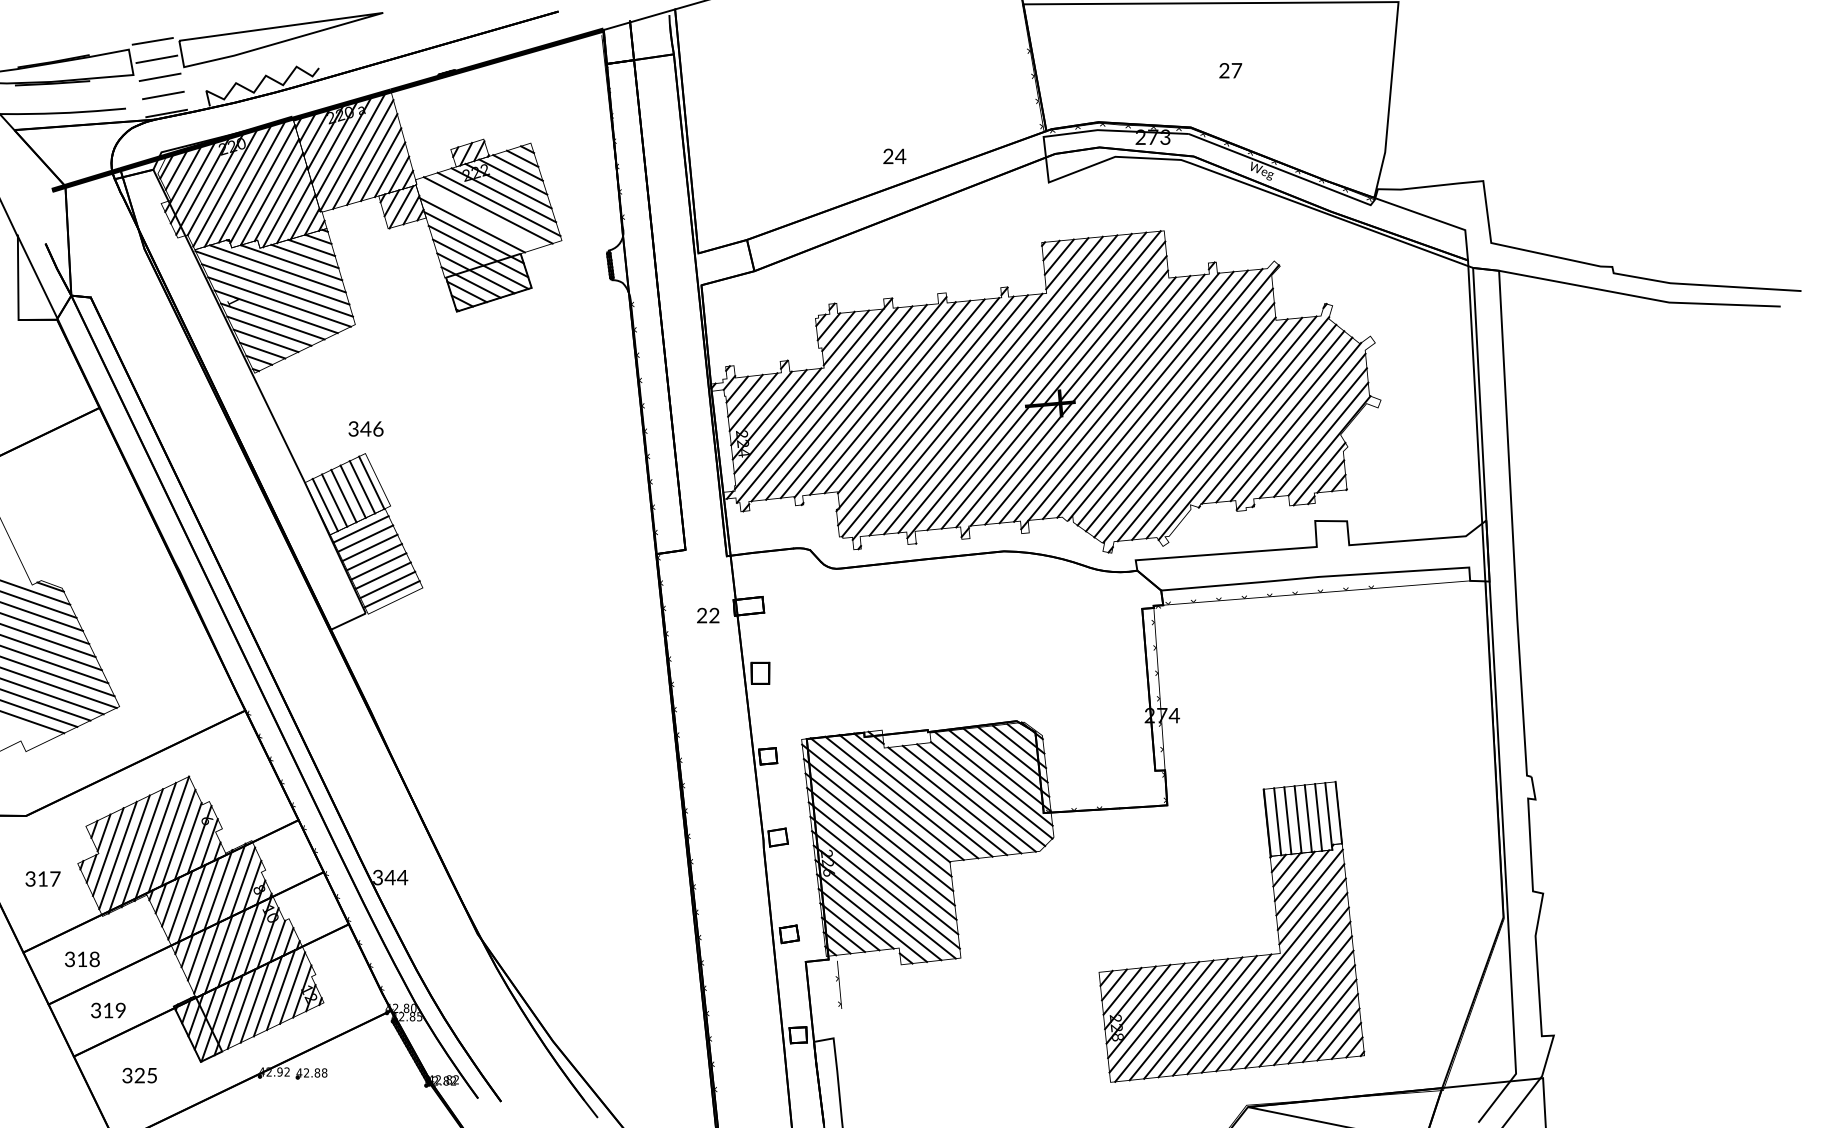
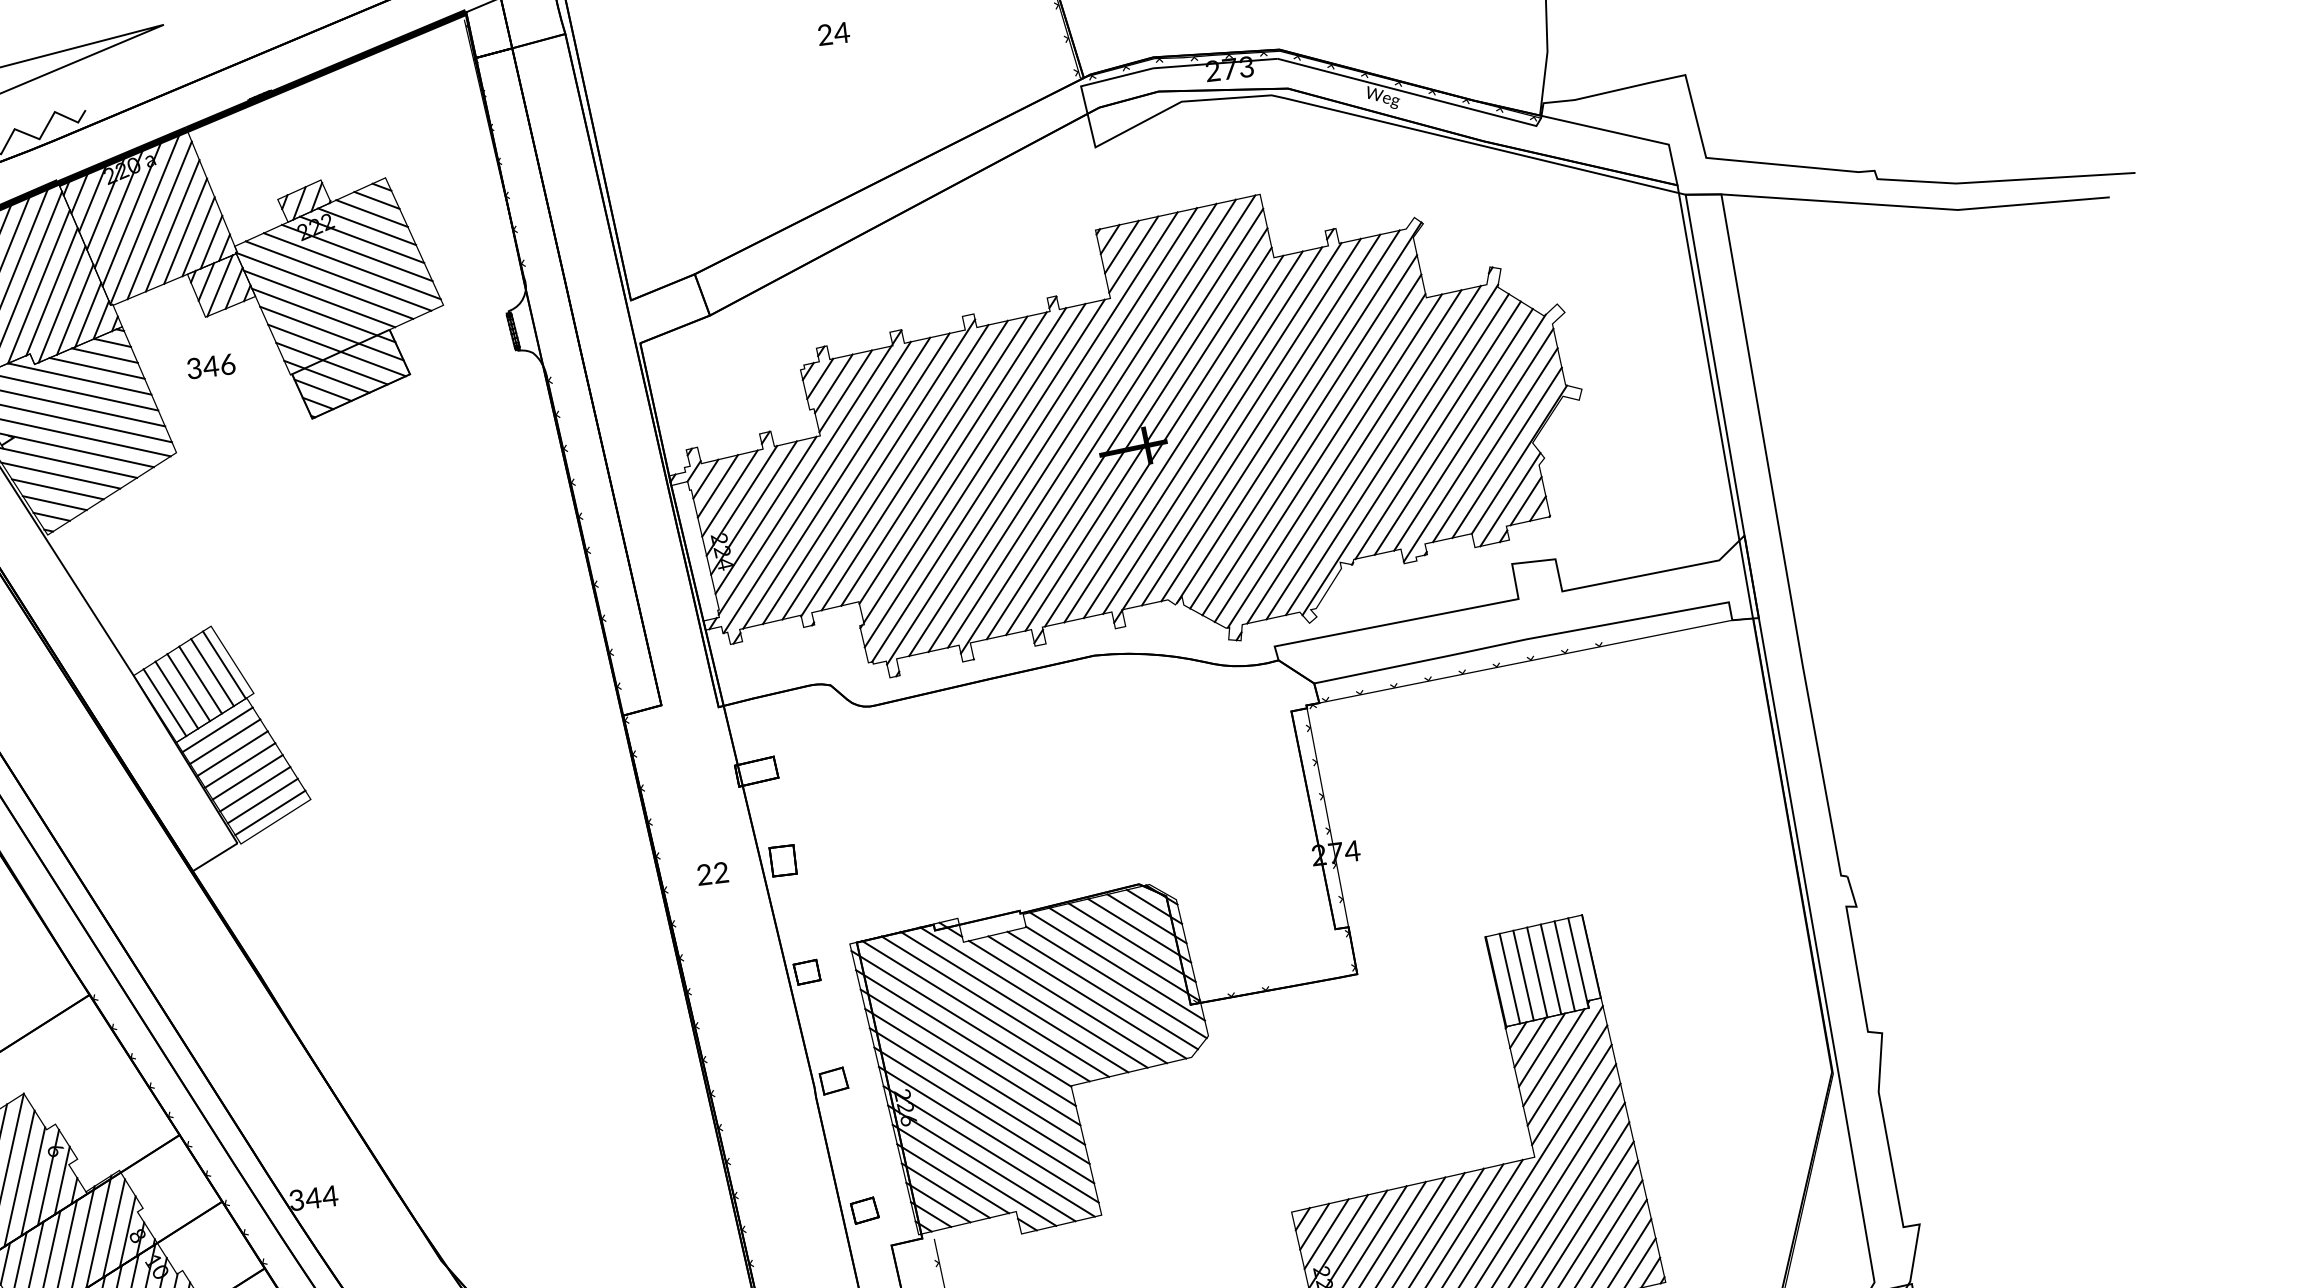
text: (894, 155) -> (833, 32), moved
line: (476, 215) -> (323, 284), added
text: (365, 428) -> (210, 365), moved
text: (708, 615) -> (713, 873), moved

